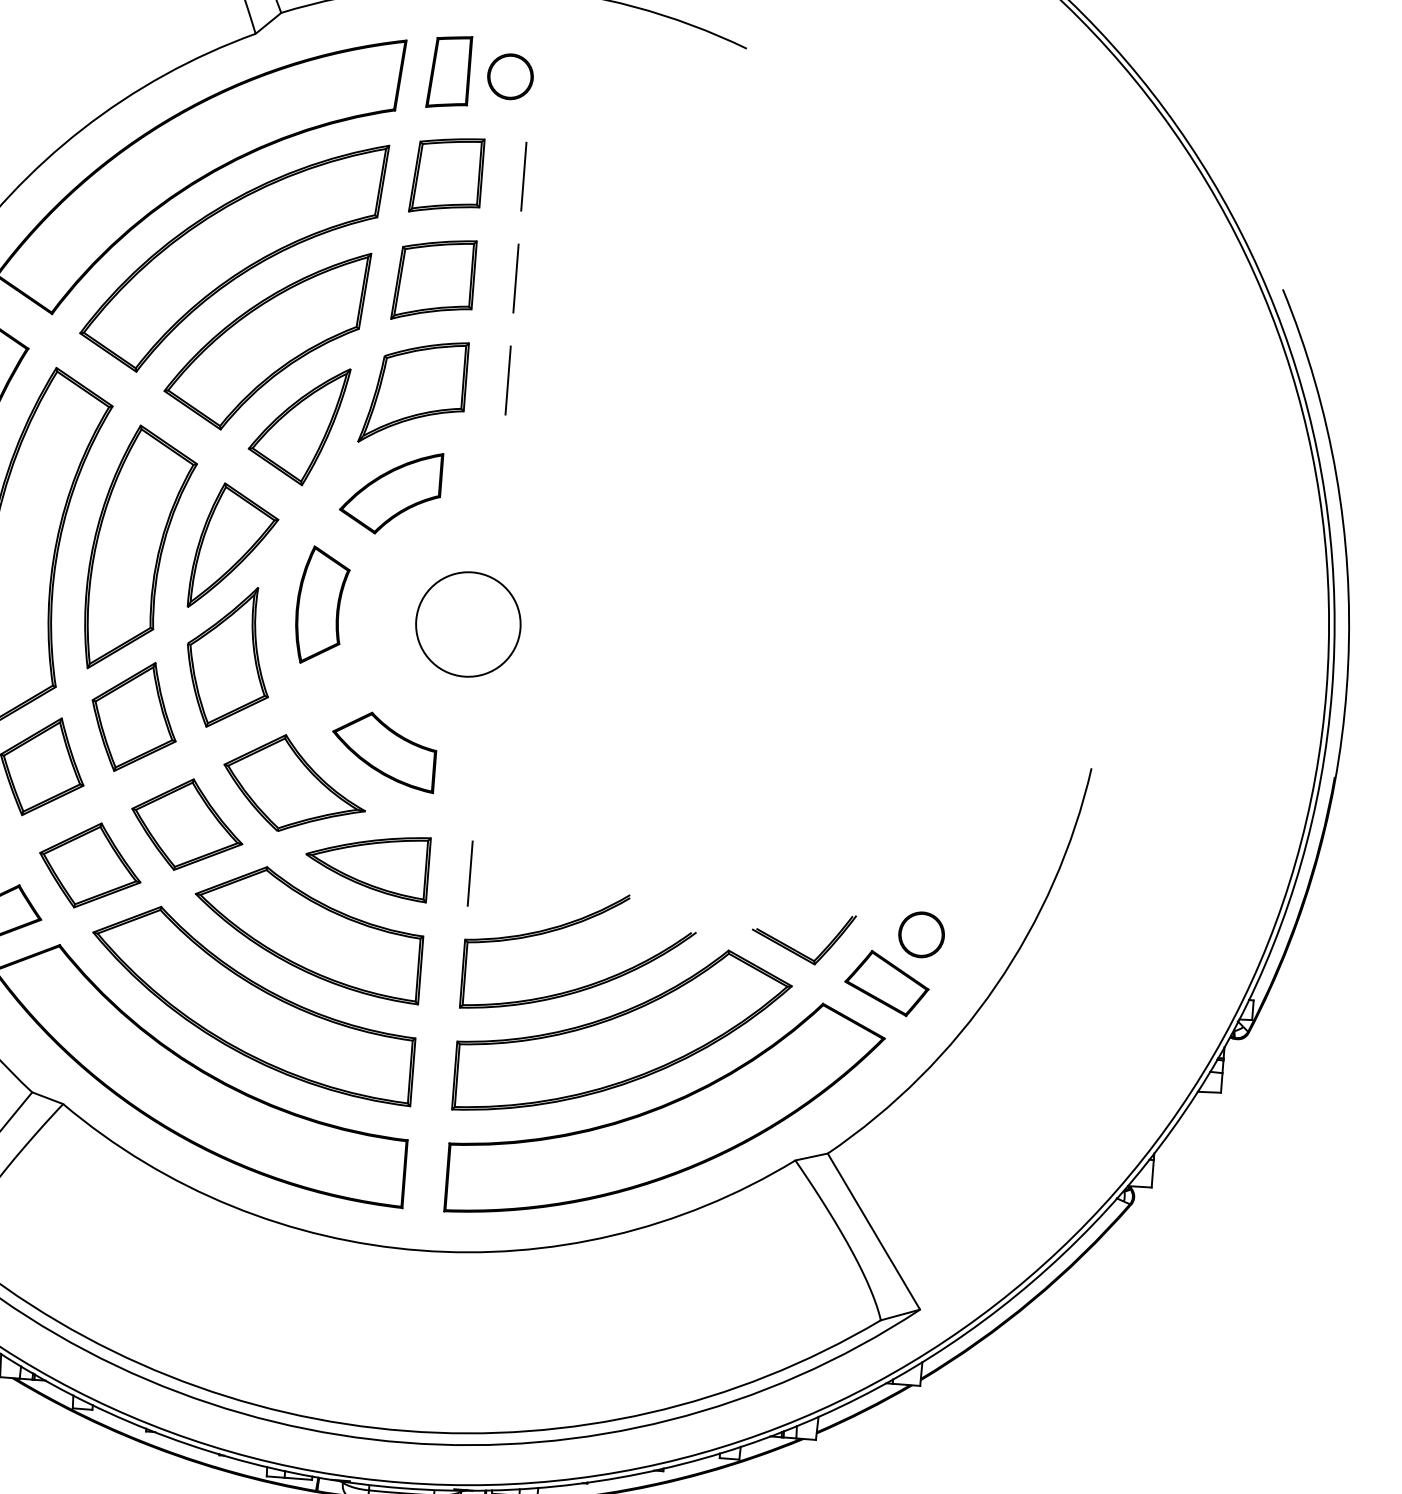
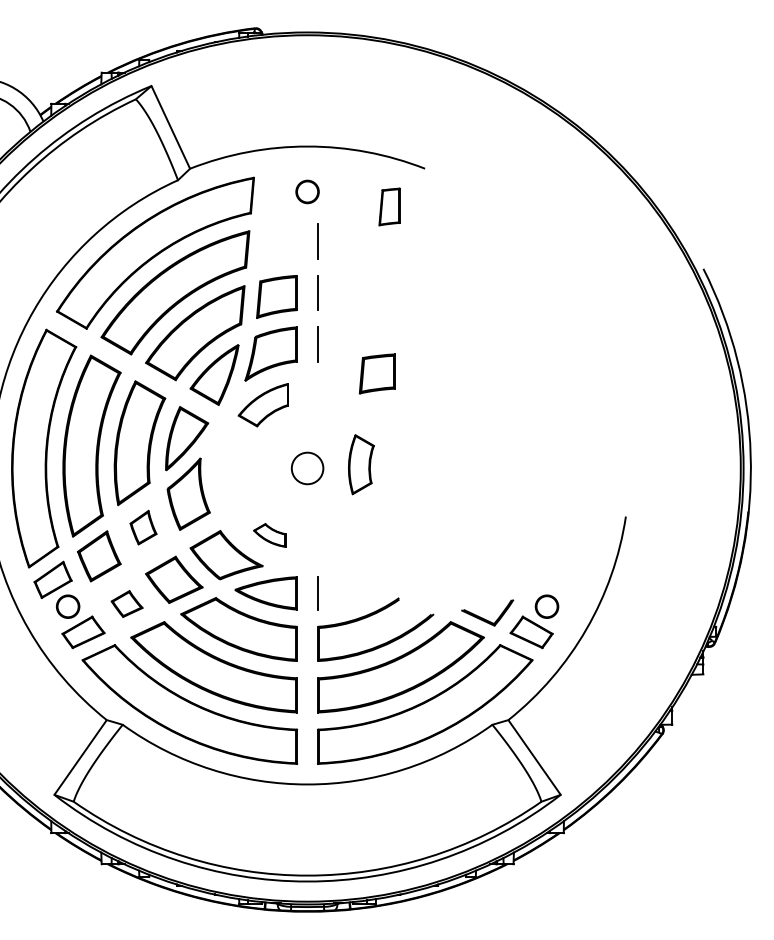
part: (448, 71) -> (389, 206), moved
part: (445, 174) -> (376, 373), moved
part: (322, 605) -> (361, 464), moved
circle: (468, 624) -> (307, 468), size x0.6
part: (134, 716) -> (143, 527), size x0.6
part: (382, 751) -> (269, 535), size x0.6
part: (89, 864) -> (126, 603), size x0.6

